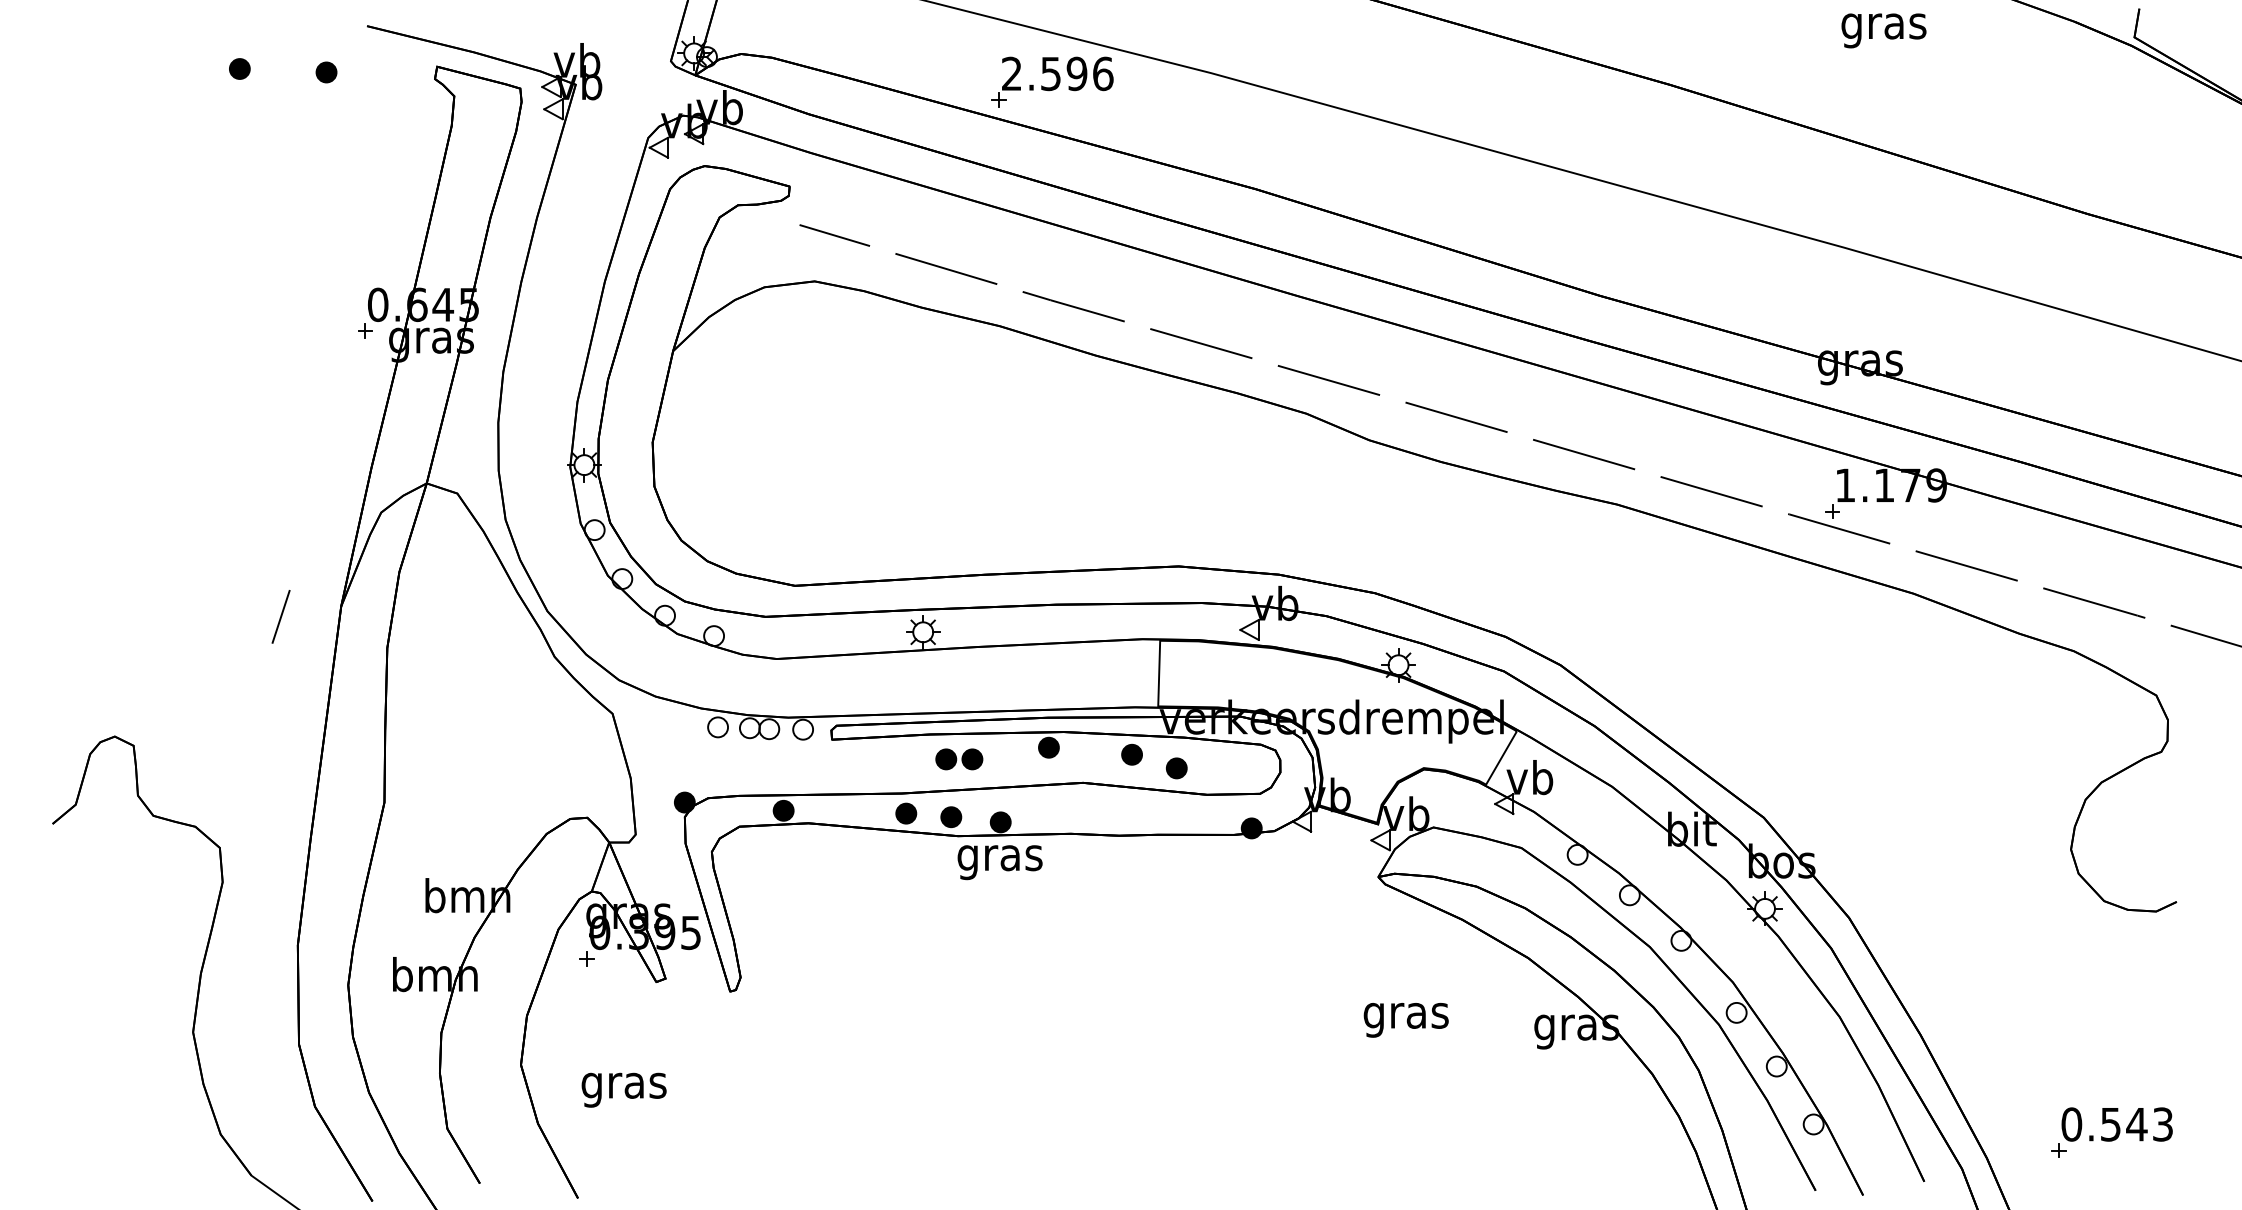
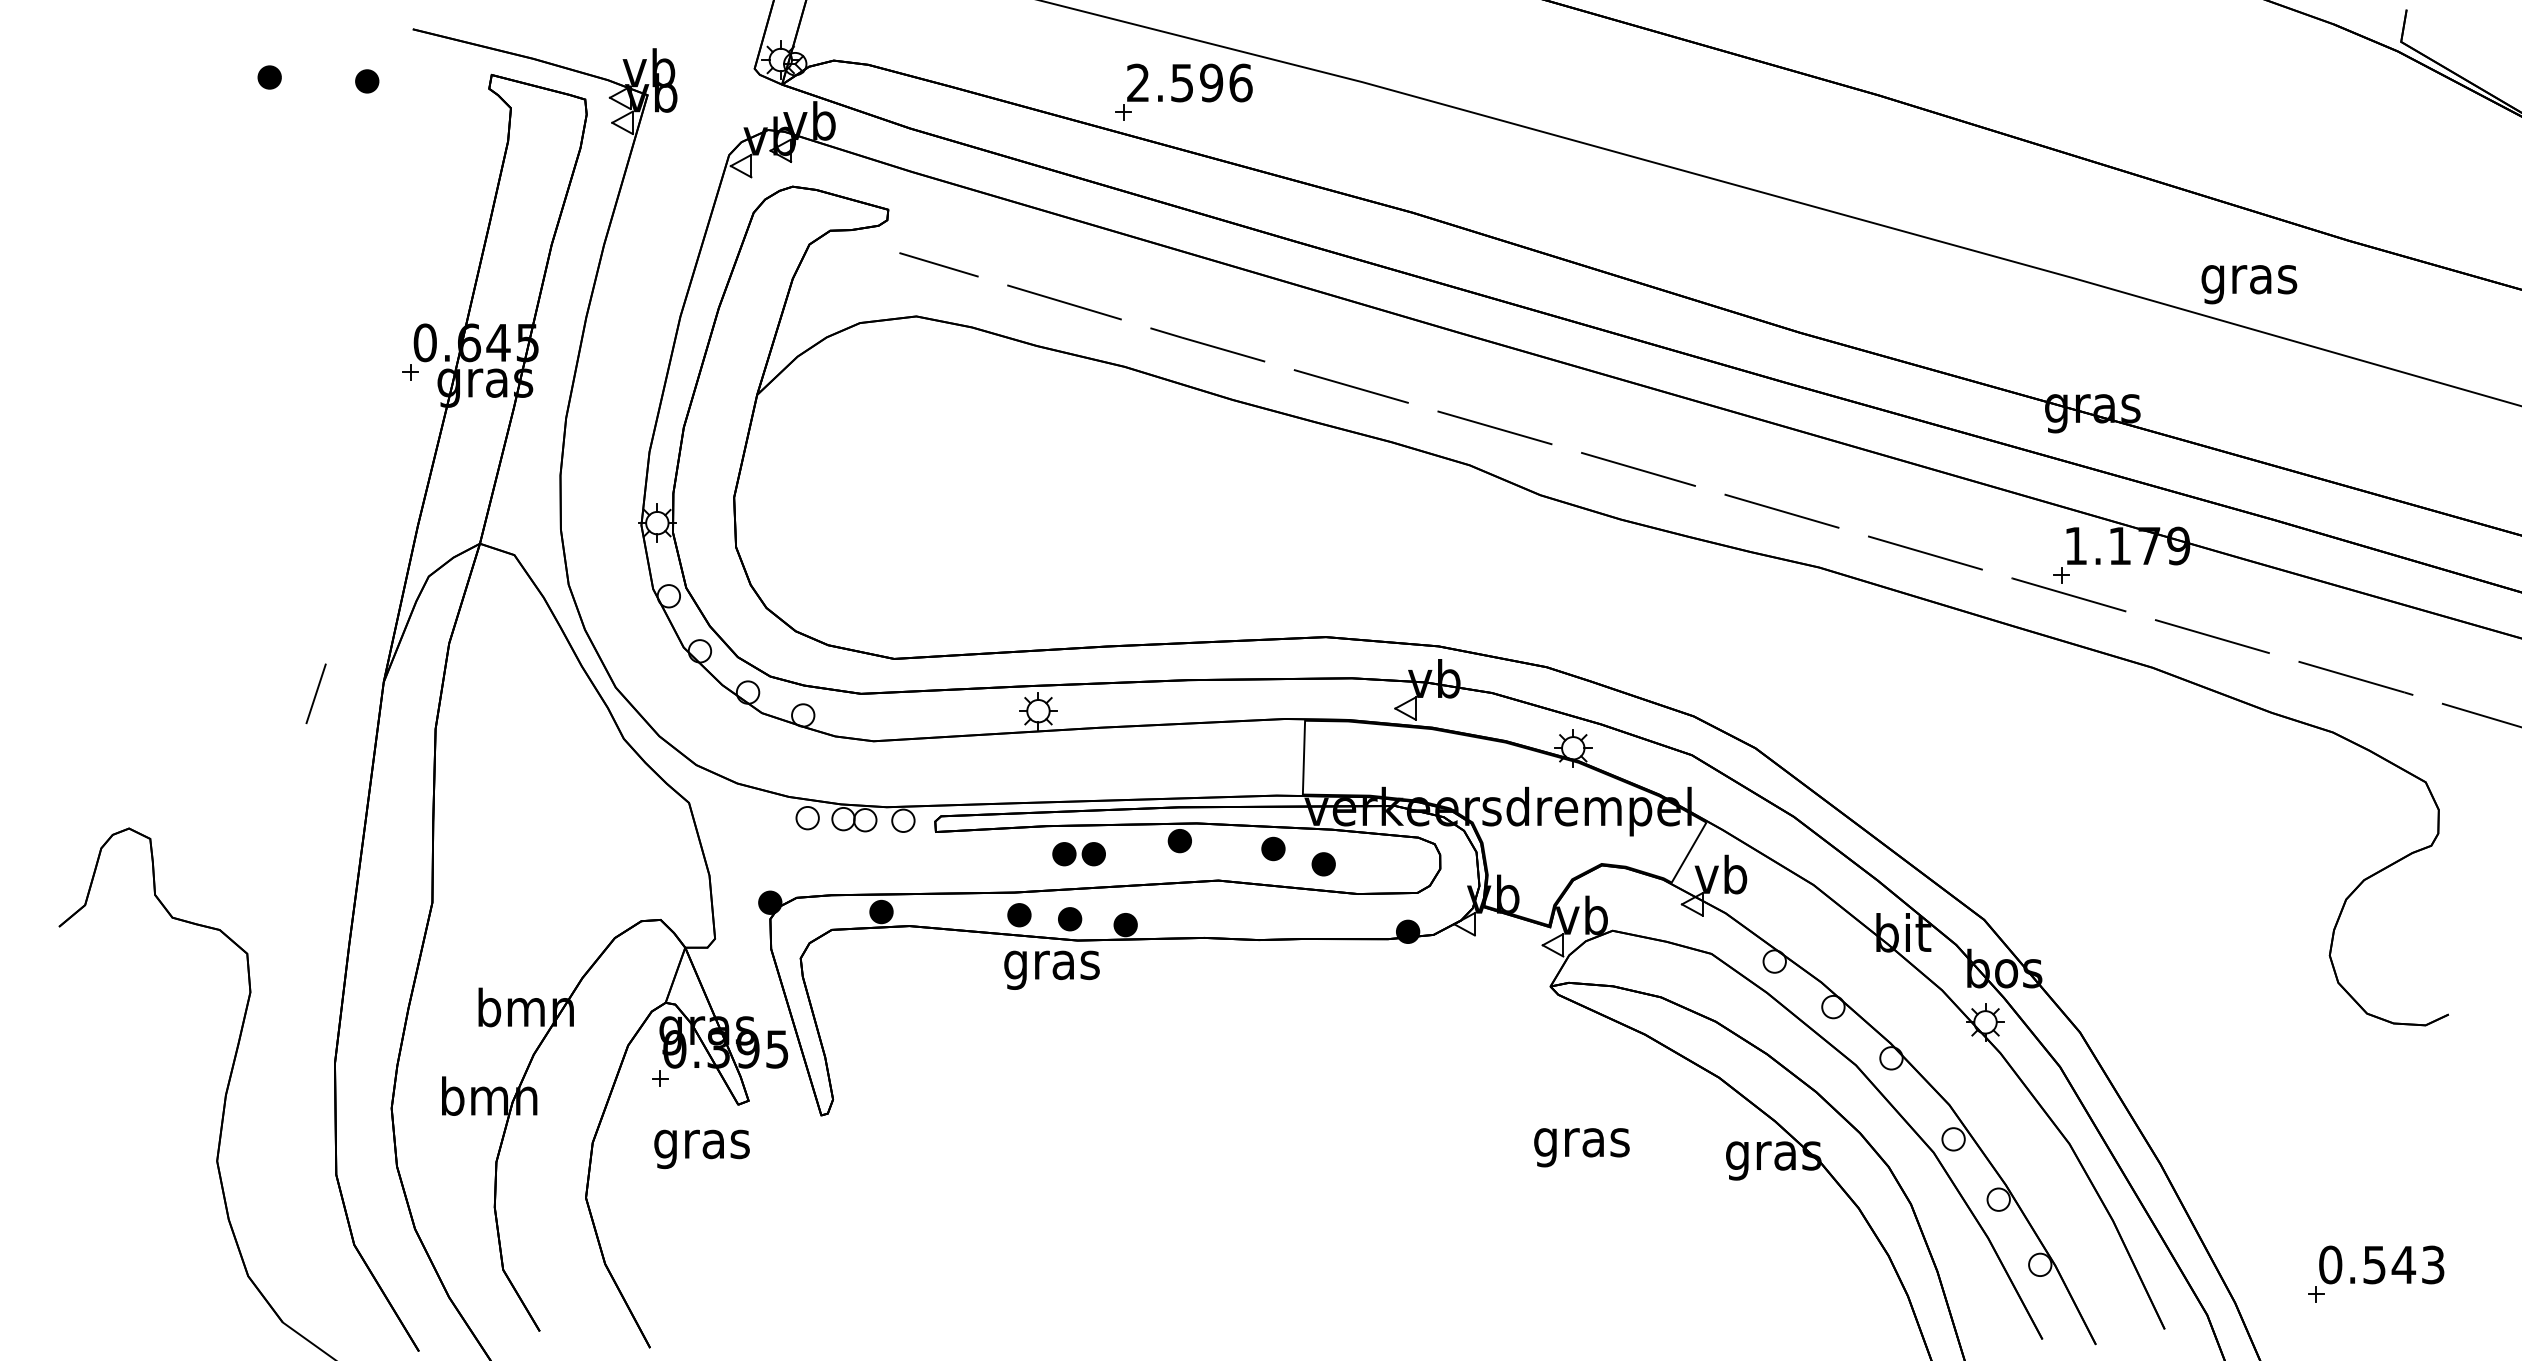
text: (1884, 30) -> (2249, 284), moved
text: (999, 861) -> (1051, 969), moved
text: (623, 1090) -> (701, 1149), moved

